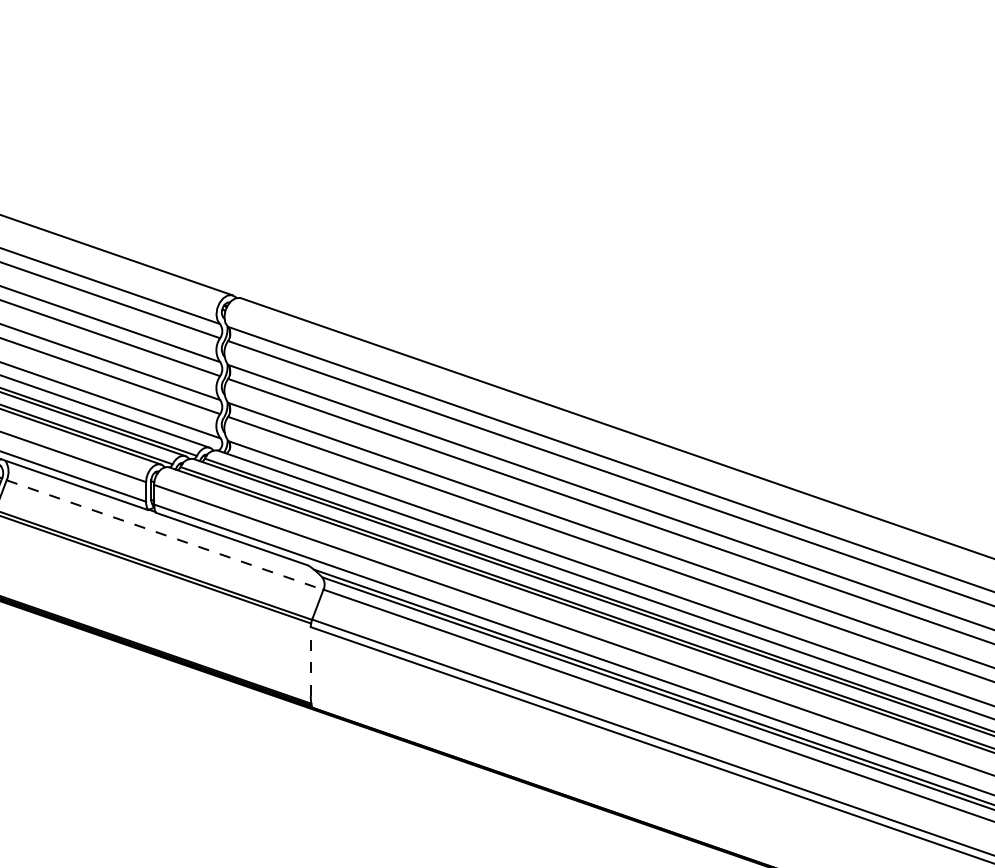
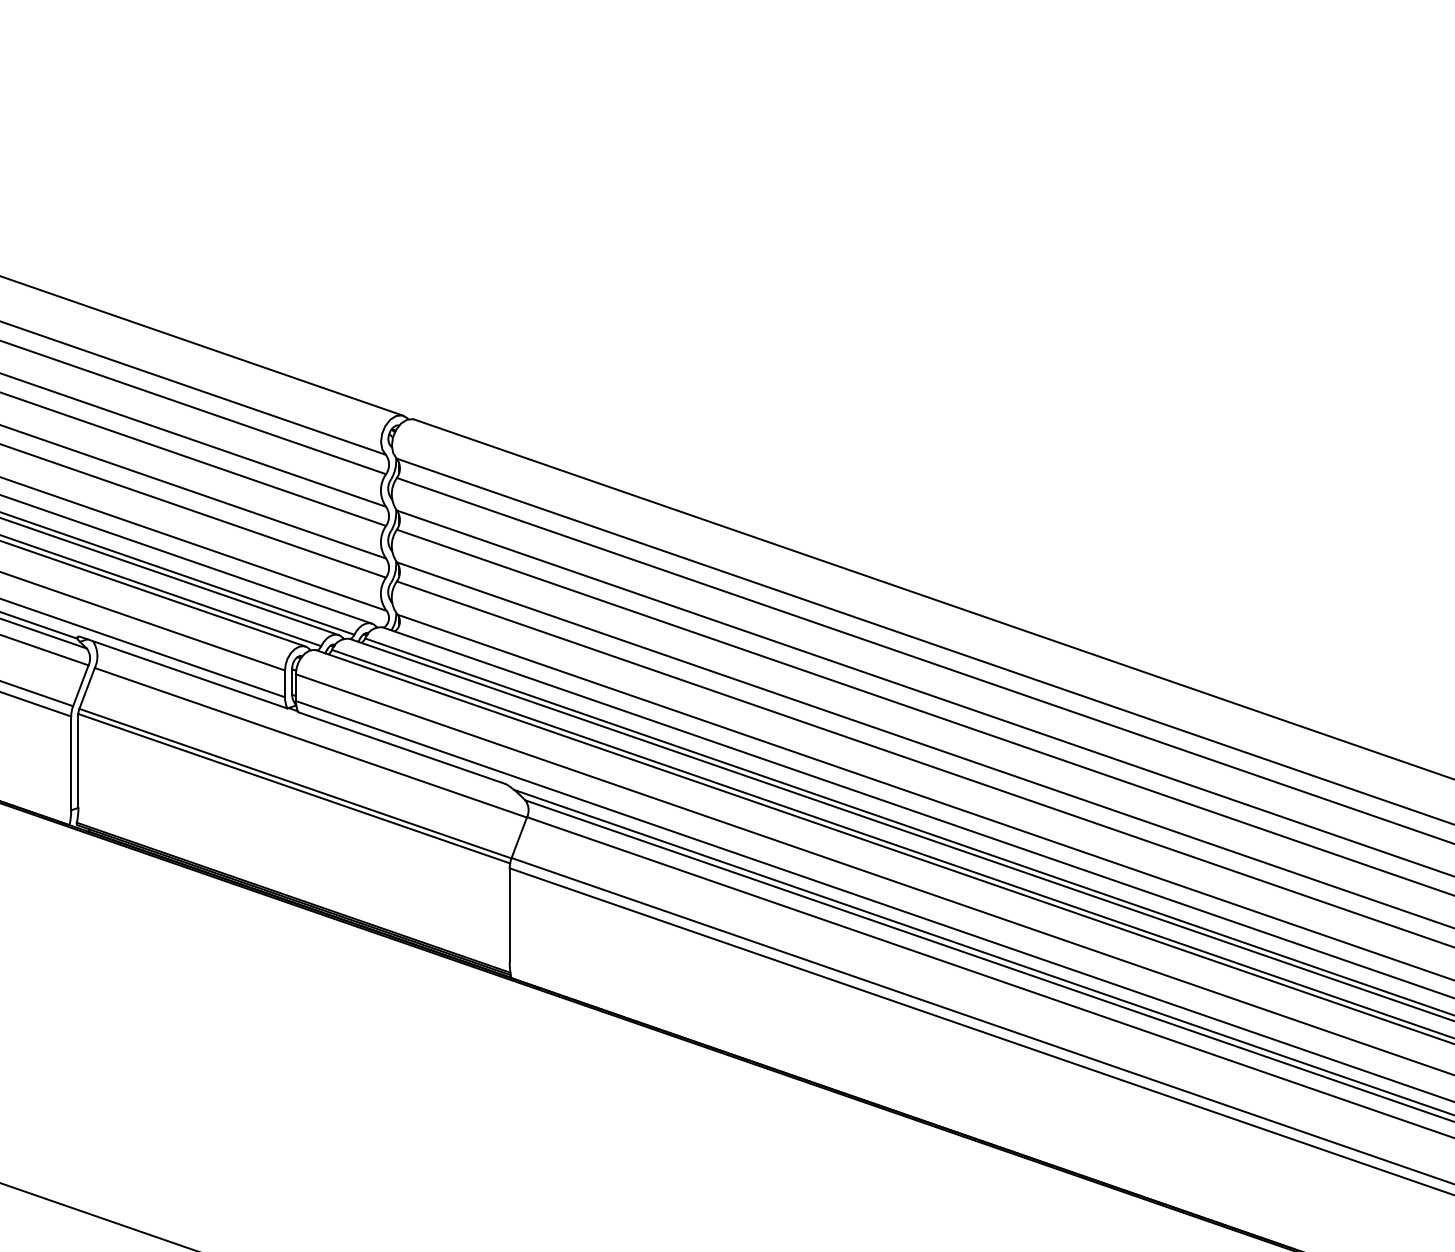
line: (164, 534) -> (310, 742), dashed -> solid
line: (310, 661) -> (509, 915), dashed -> solid

